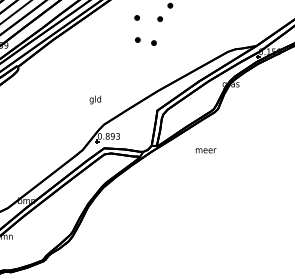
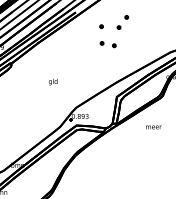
text: (94, 99) -> (52, 81), moved

